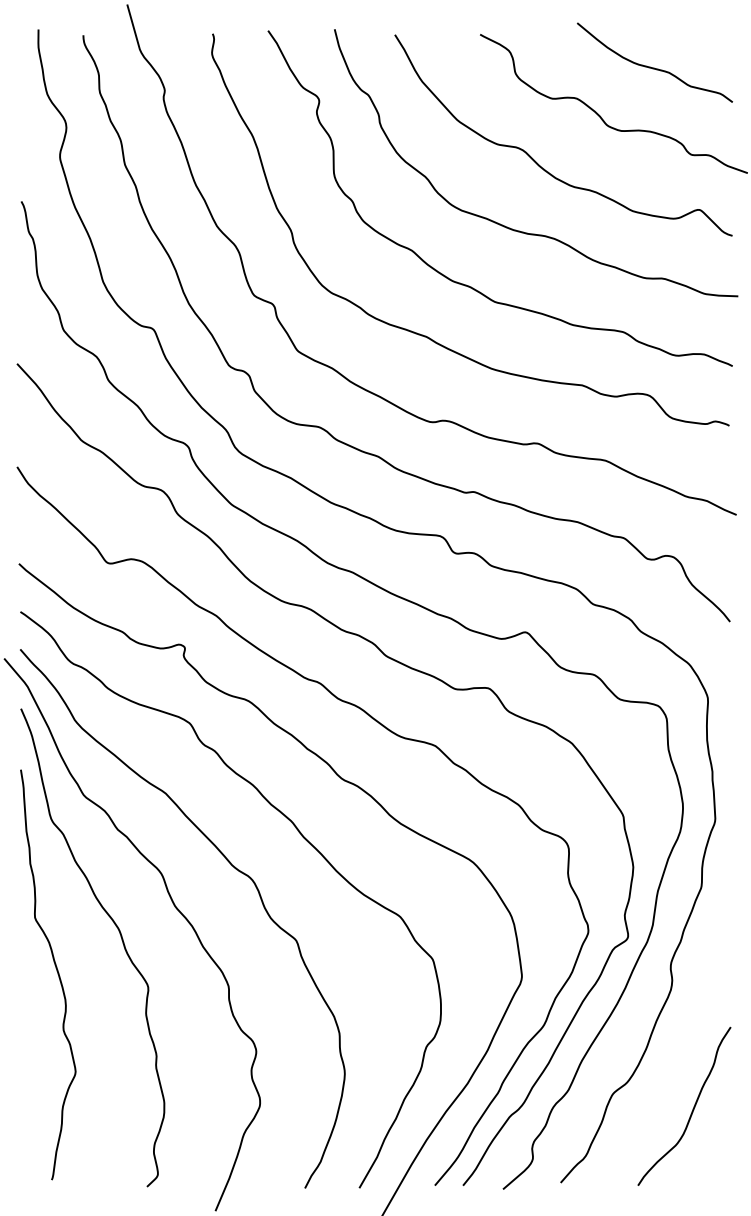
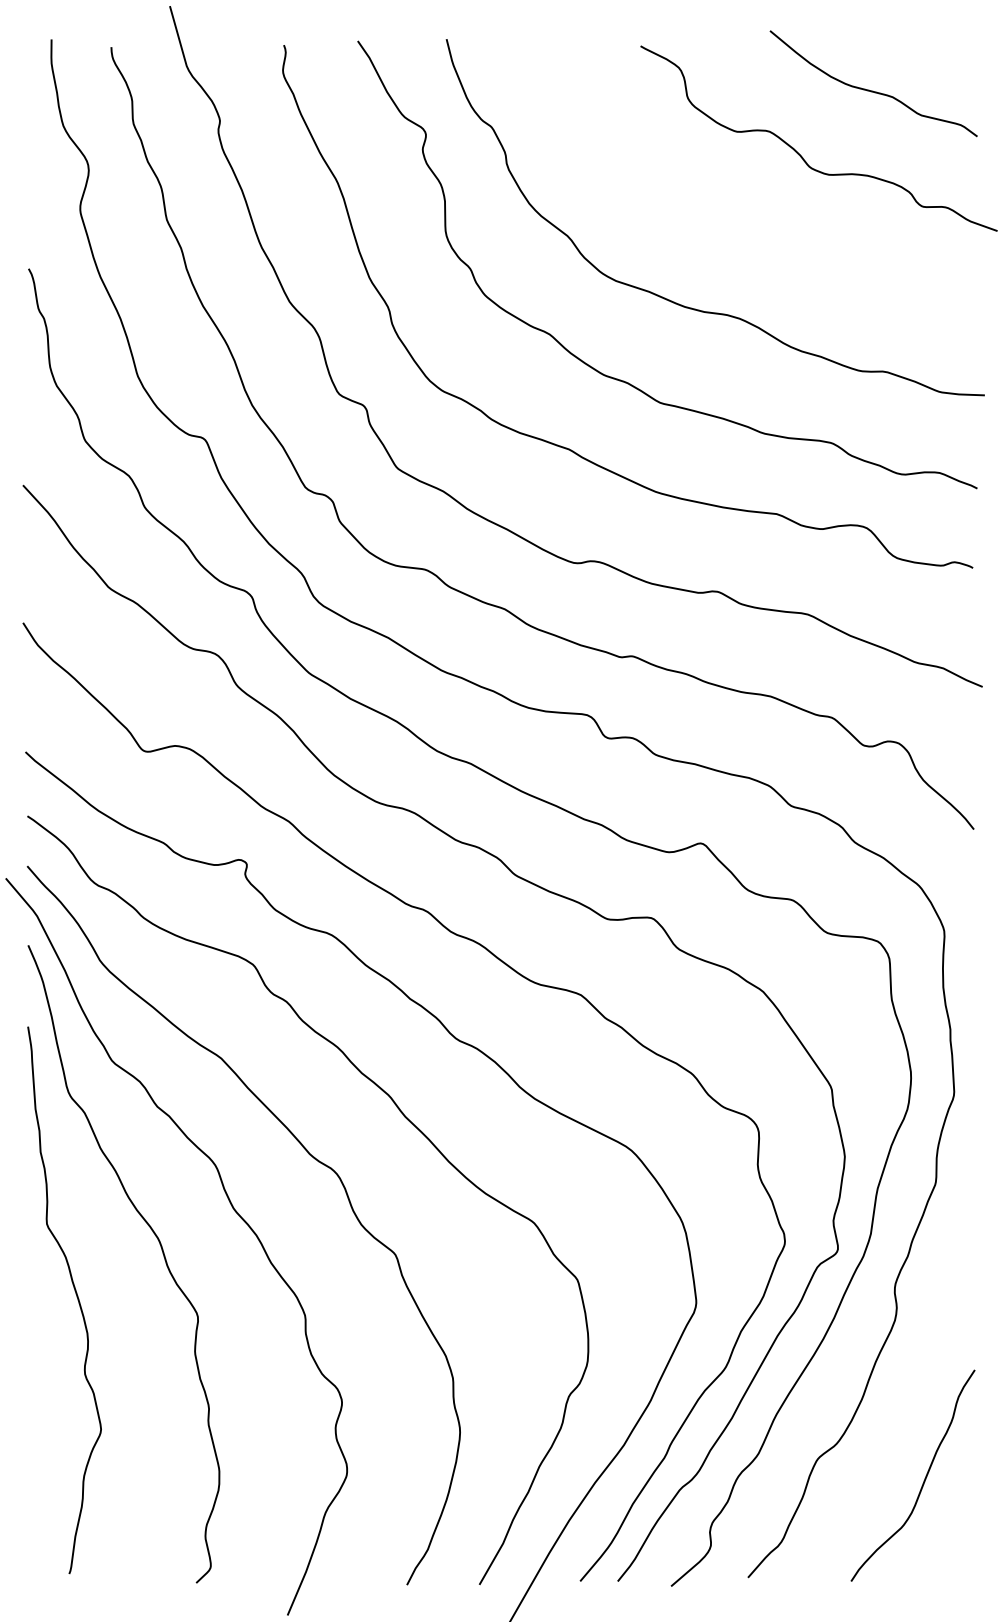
curve: (536, 161) -> (715, 215), removed

